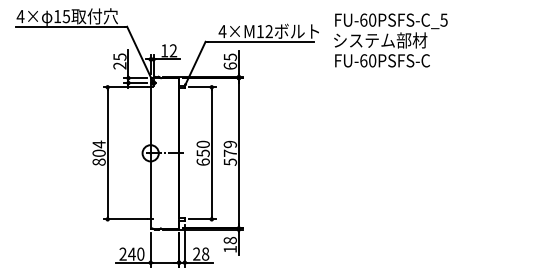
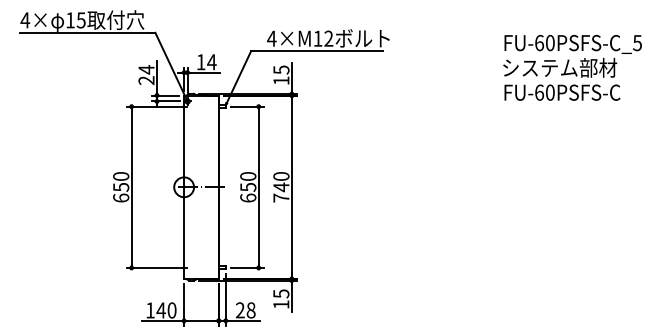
text: (390, 40) -> (572, 67), moved
text: (173, 50) -> (211, 61), 12 -> 14
text: (119, 57) -> (146, 70), 25 -> 24
text: (230, 65) -> (281, 80), 65 -> 15
text: (98, 152) -> (120, 186), 804 -> 650
text: (230, 152) -> (281, 186), 579 -> 740
text: (229, 240) -> (280, 293), 18 -> 15
text: (122, 253) -> (149, 309), 240 -> 140

